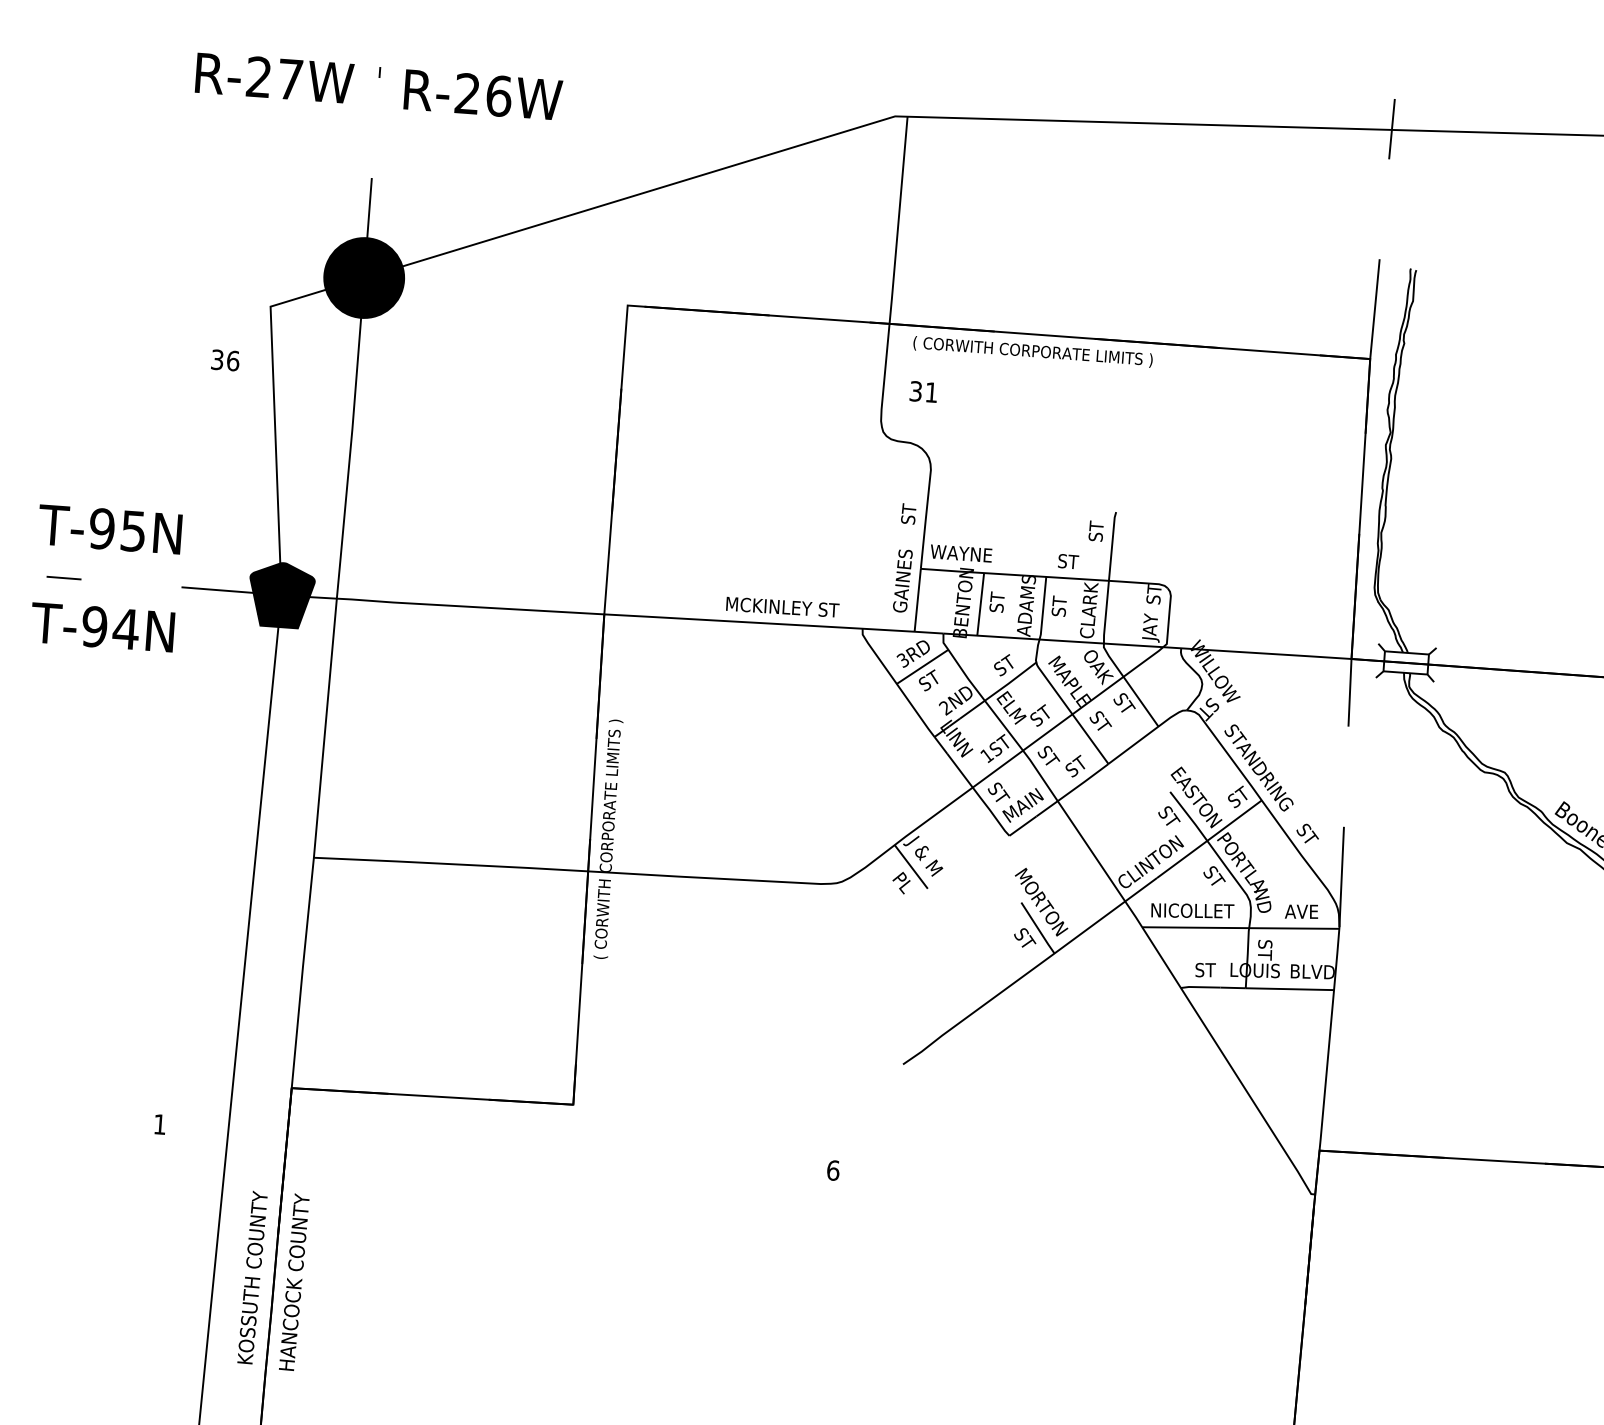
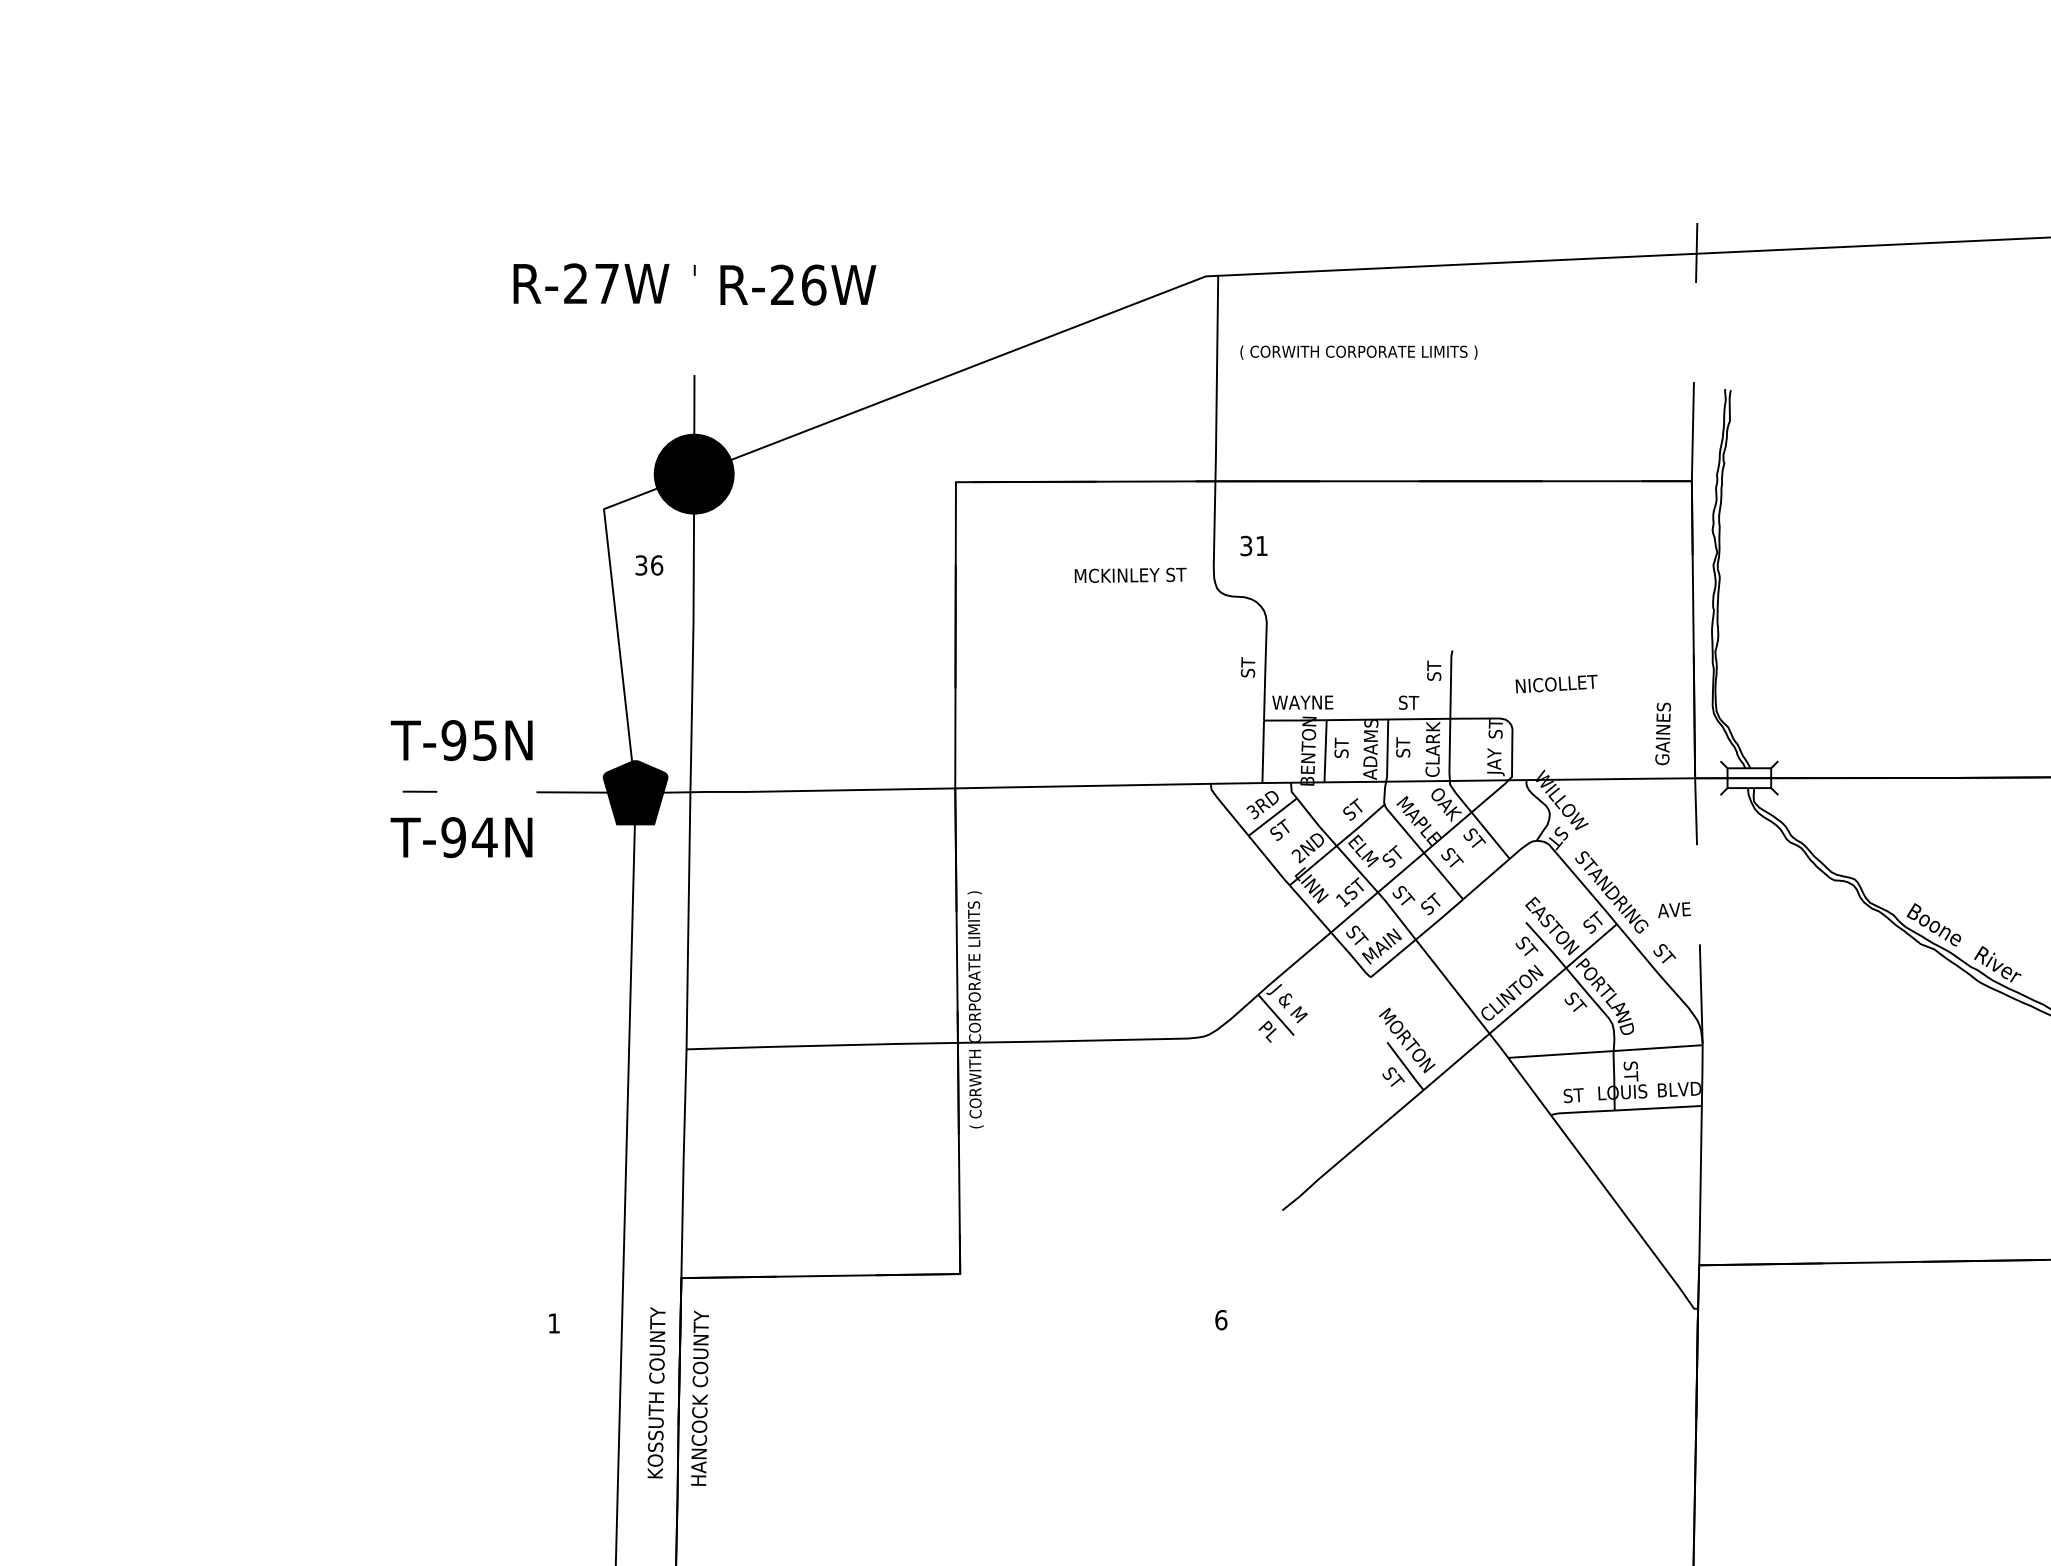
text: (1032, 351) -> (1358, 352), moved
text: (225, 360) -> (649, 565), moved
text: (902, 580) -> (1662, 733), moved
text: (782, 606) -> (1130, 574), moved
text: (1192, 910) -> (1556, 683), moved
text: (1301, 911) -> (1674, 909), moved
text: (252, 1277) -> (656, 1392), moved
text: (293, 1281) -> (699, 1397), moved

